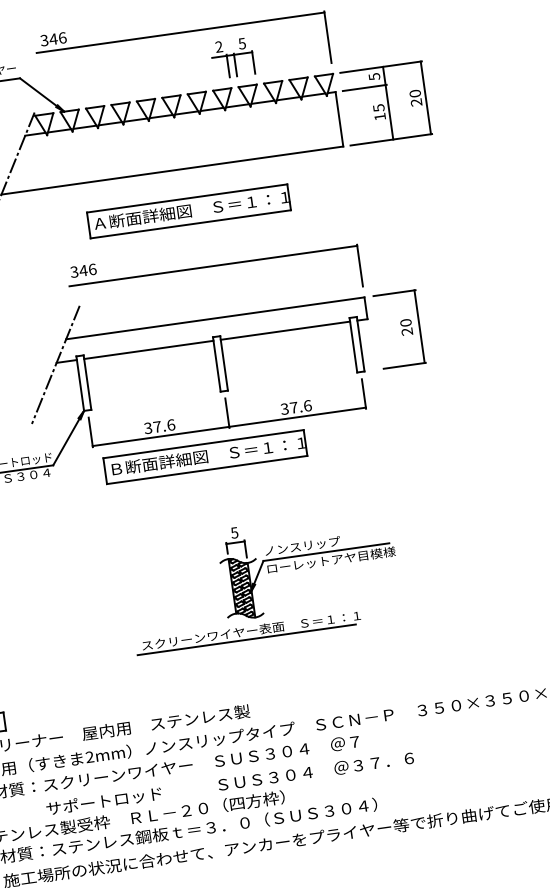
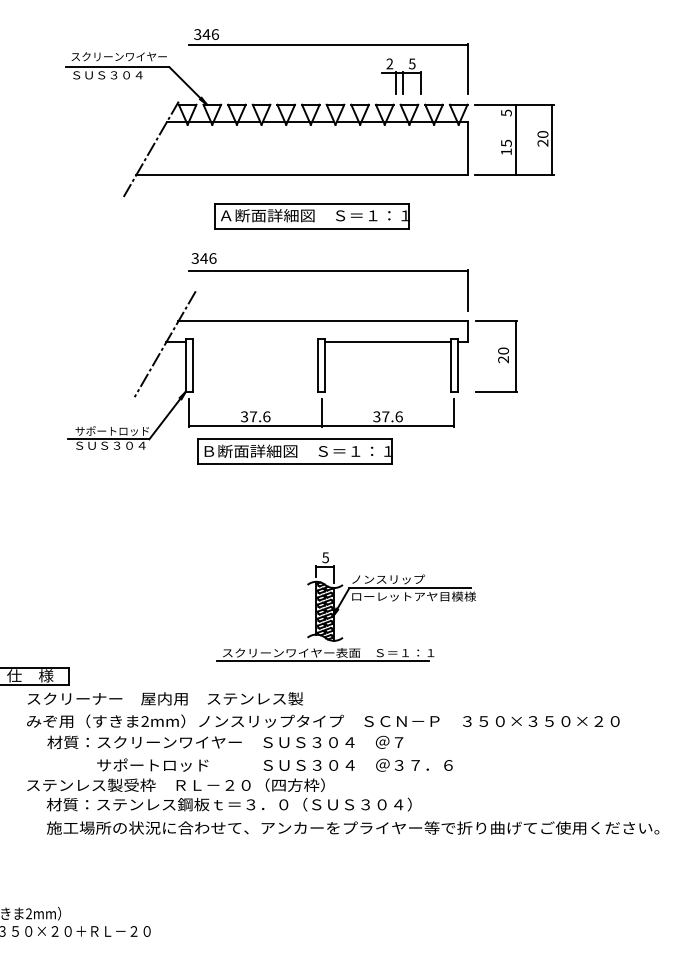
part: (232, 58) -> (401, 76), moved
line: (364, 88) -> (495, 122), removed
line: (148, 350) -> (255, 342), removed
part: (262, 580) -> (345, 606), moved

